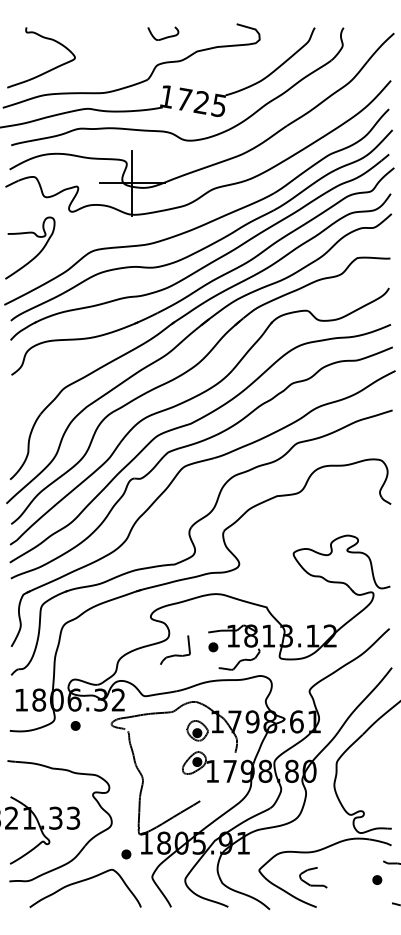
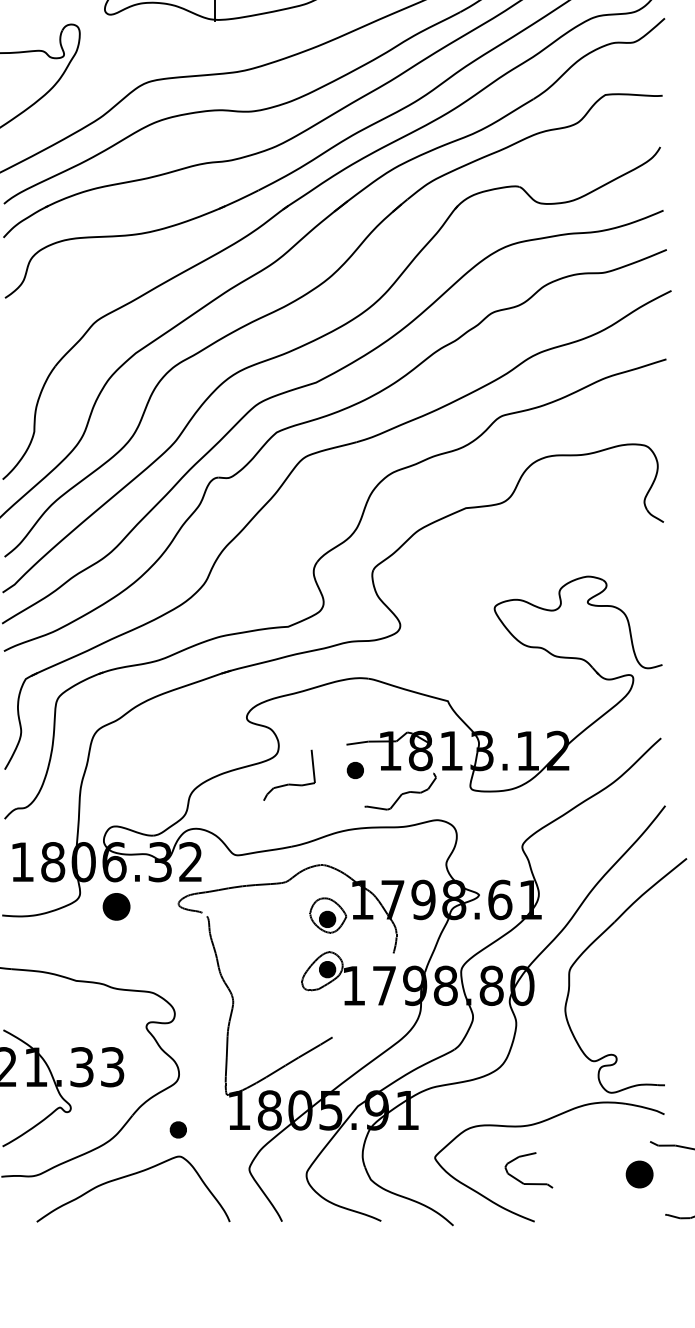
part: (75, 725) -> (116, 906), size x1.6
part: (126, 854) -> (178, 1130), moved
part: (377, 879) -> (640, 1173), size x1.6

